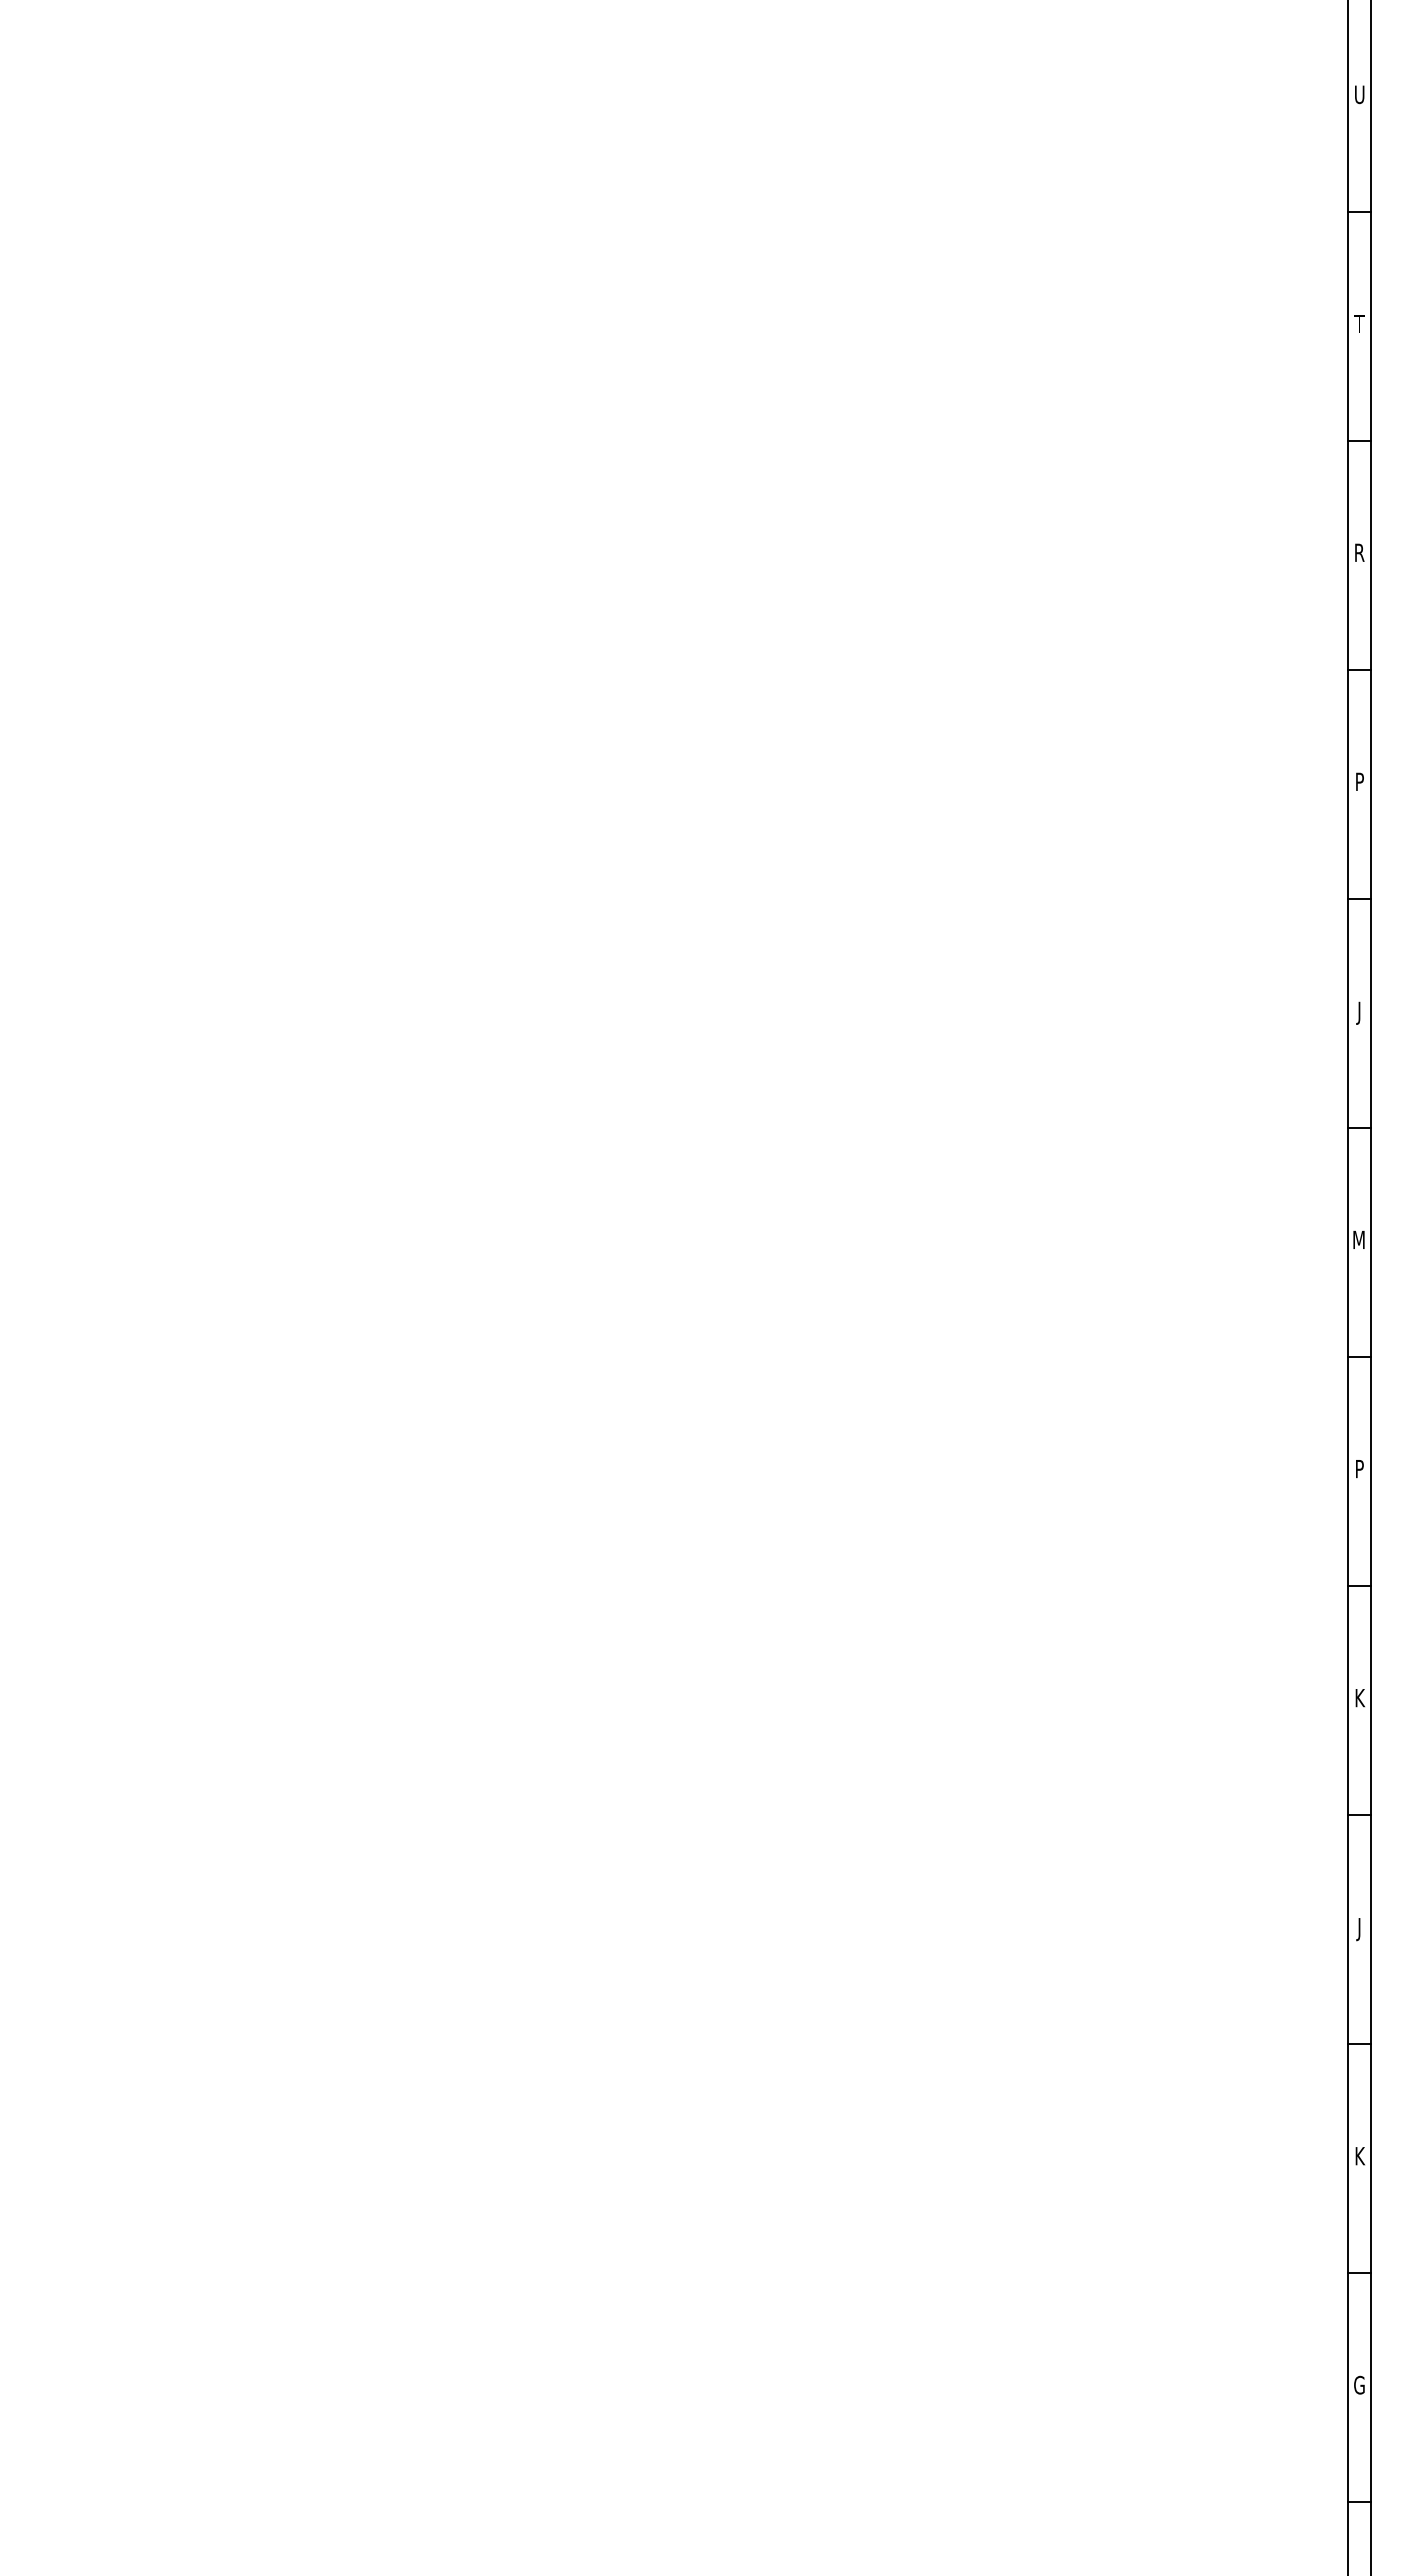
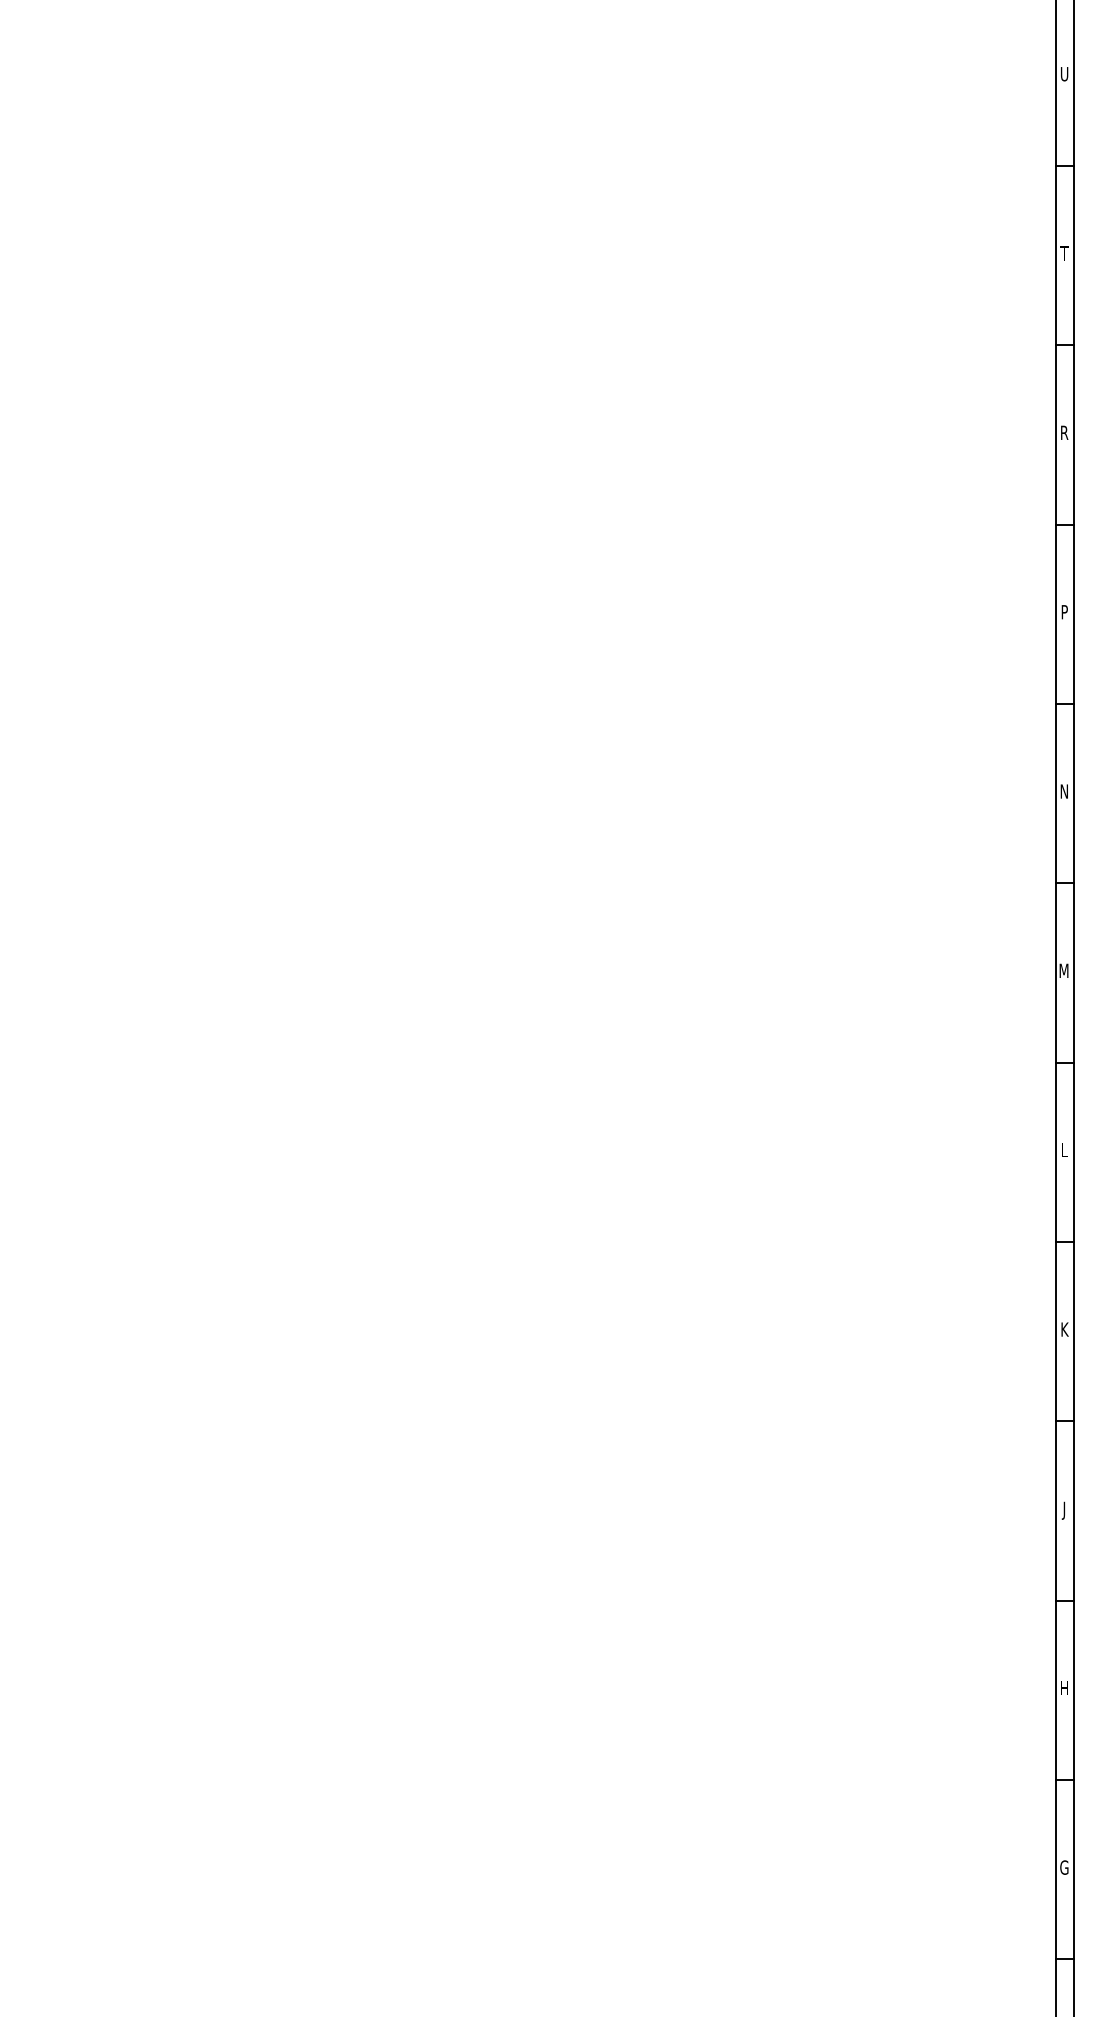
text: (1359, 1012) -> (1064, 792), J -> N
text: (1359, 1469) -> (1064, 1150), P -> L
text: (1360, 2156) -> (1065, 1688), K -> H

